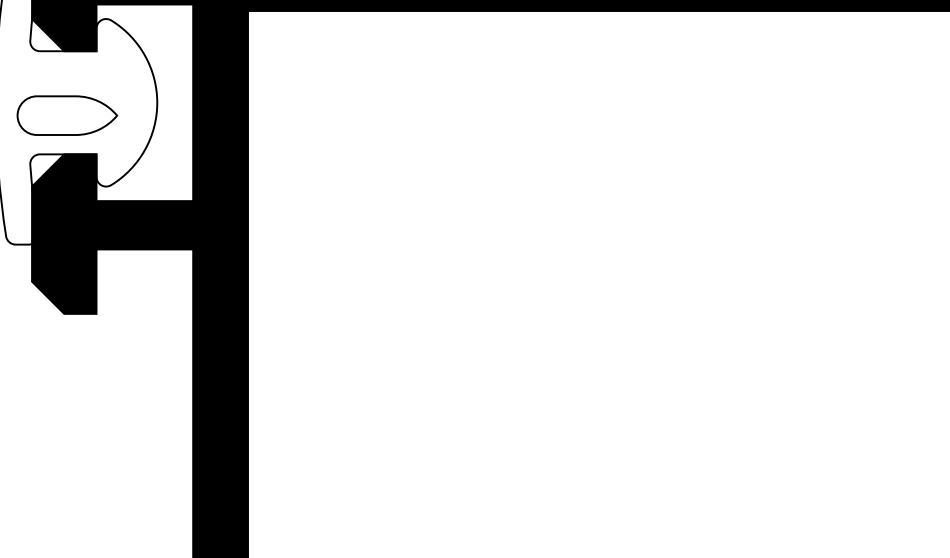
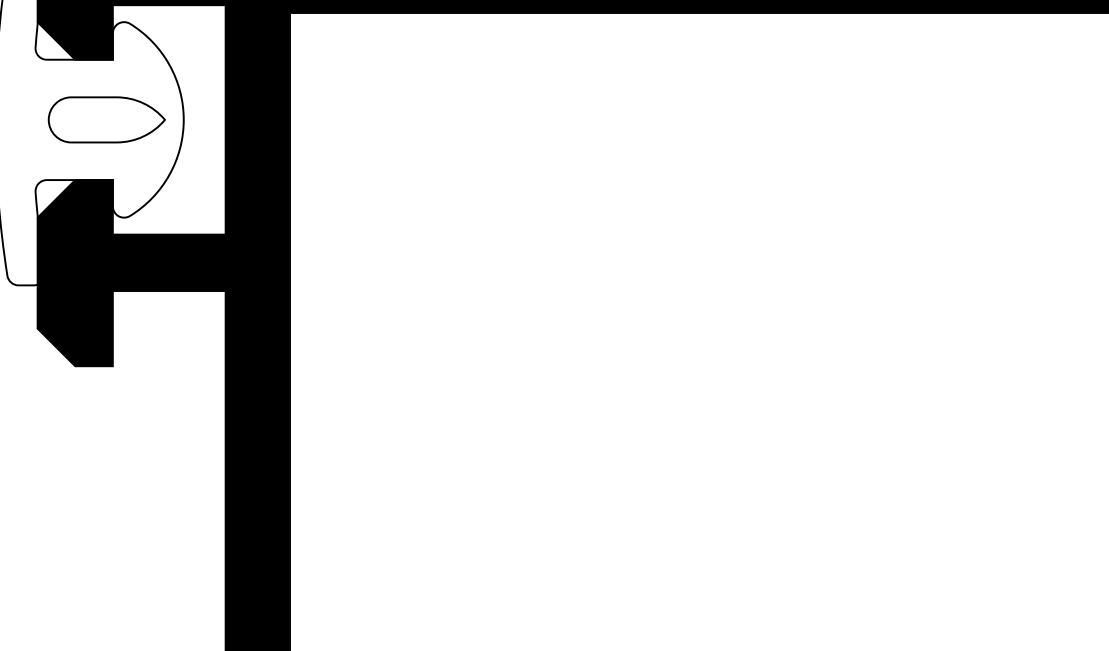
part: (67, 115) -> (106, 119), moved

